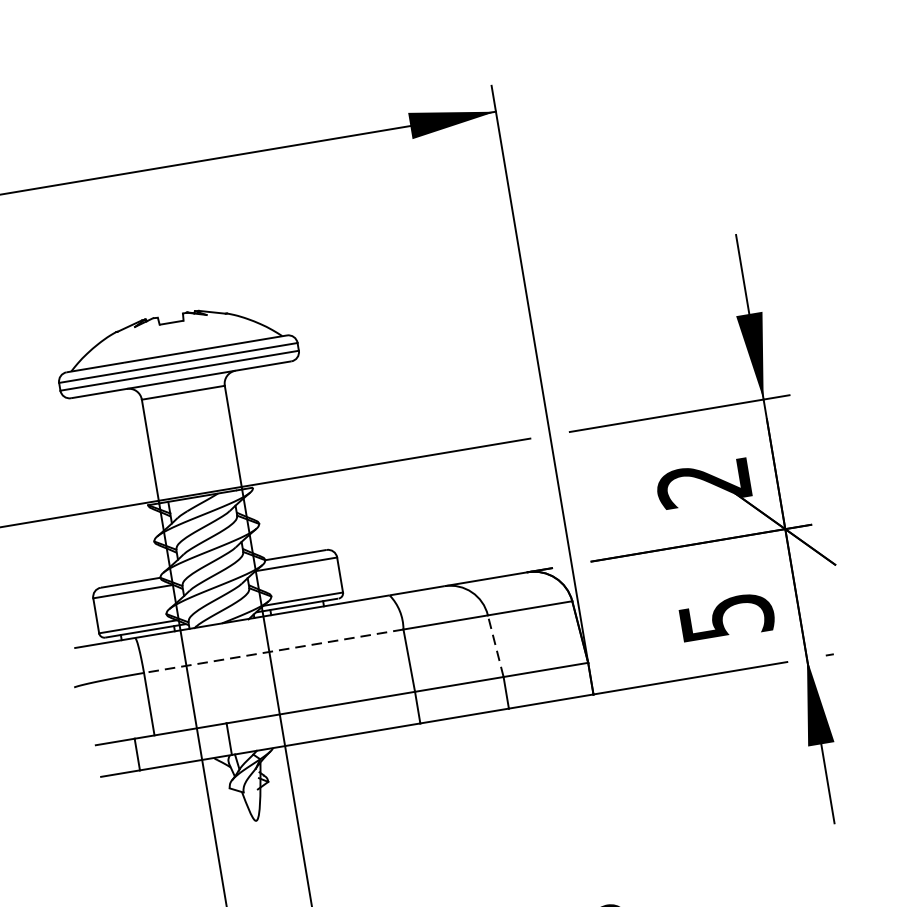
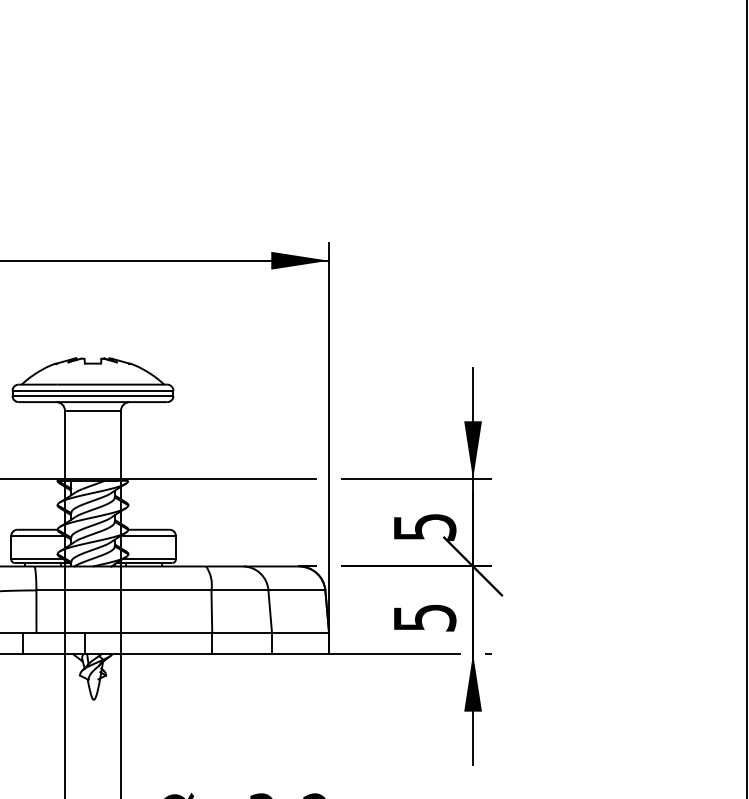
text: (703, 483) -> (424, 527), 2 -> 5
line: (496, 646) -> (270, 611), dashed -> solid
line: (273, 651) -> (123, 590), dashed -> solid

